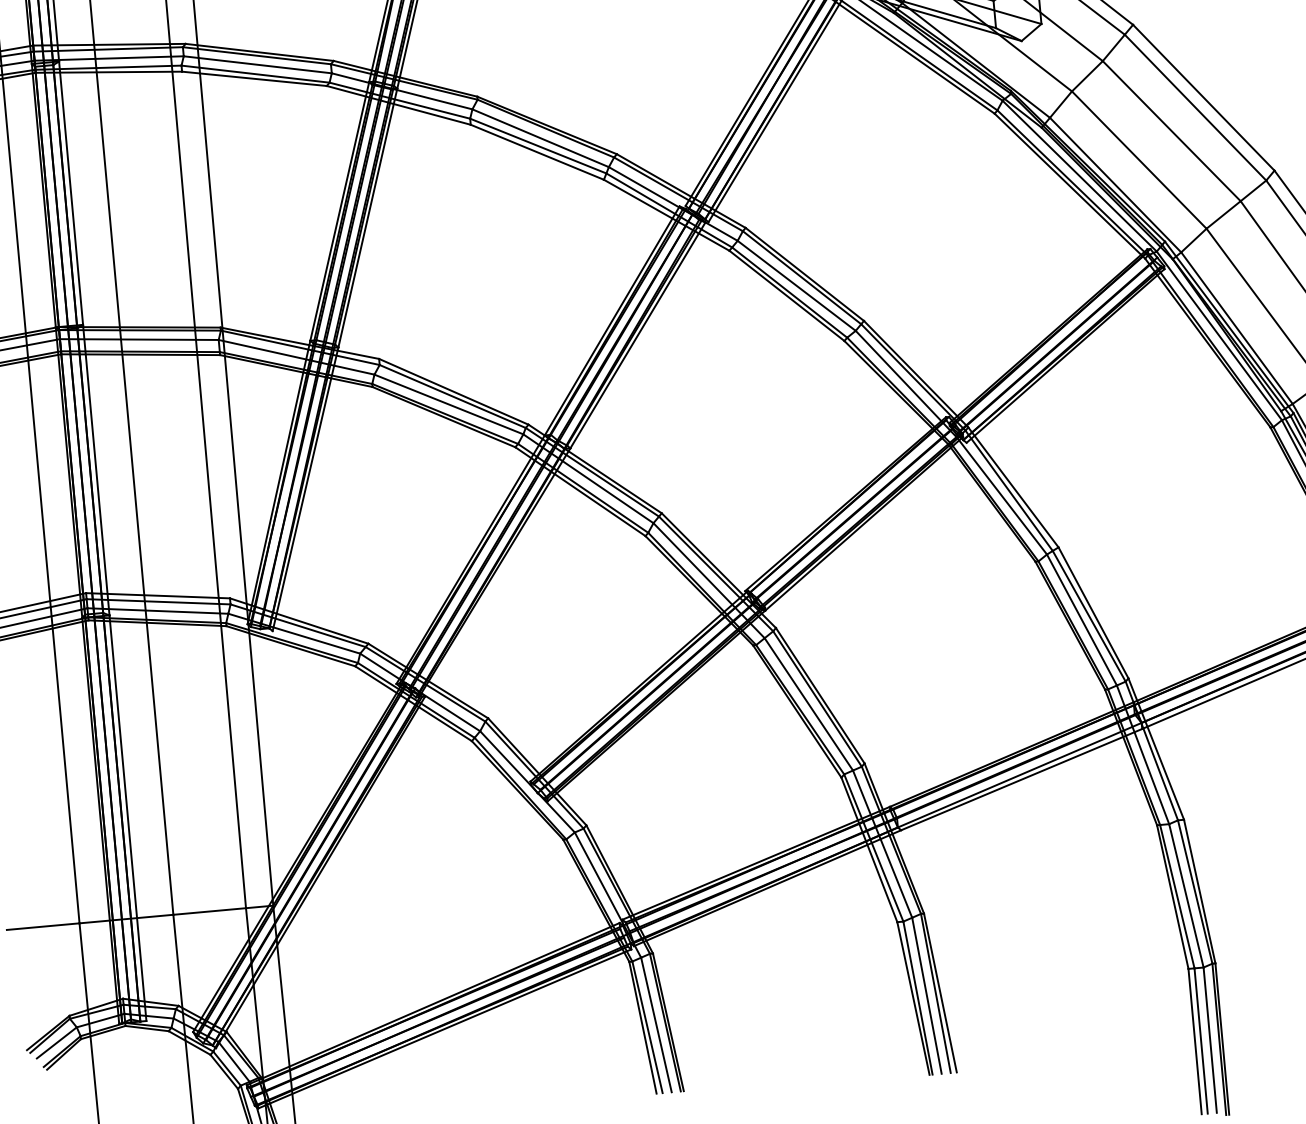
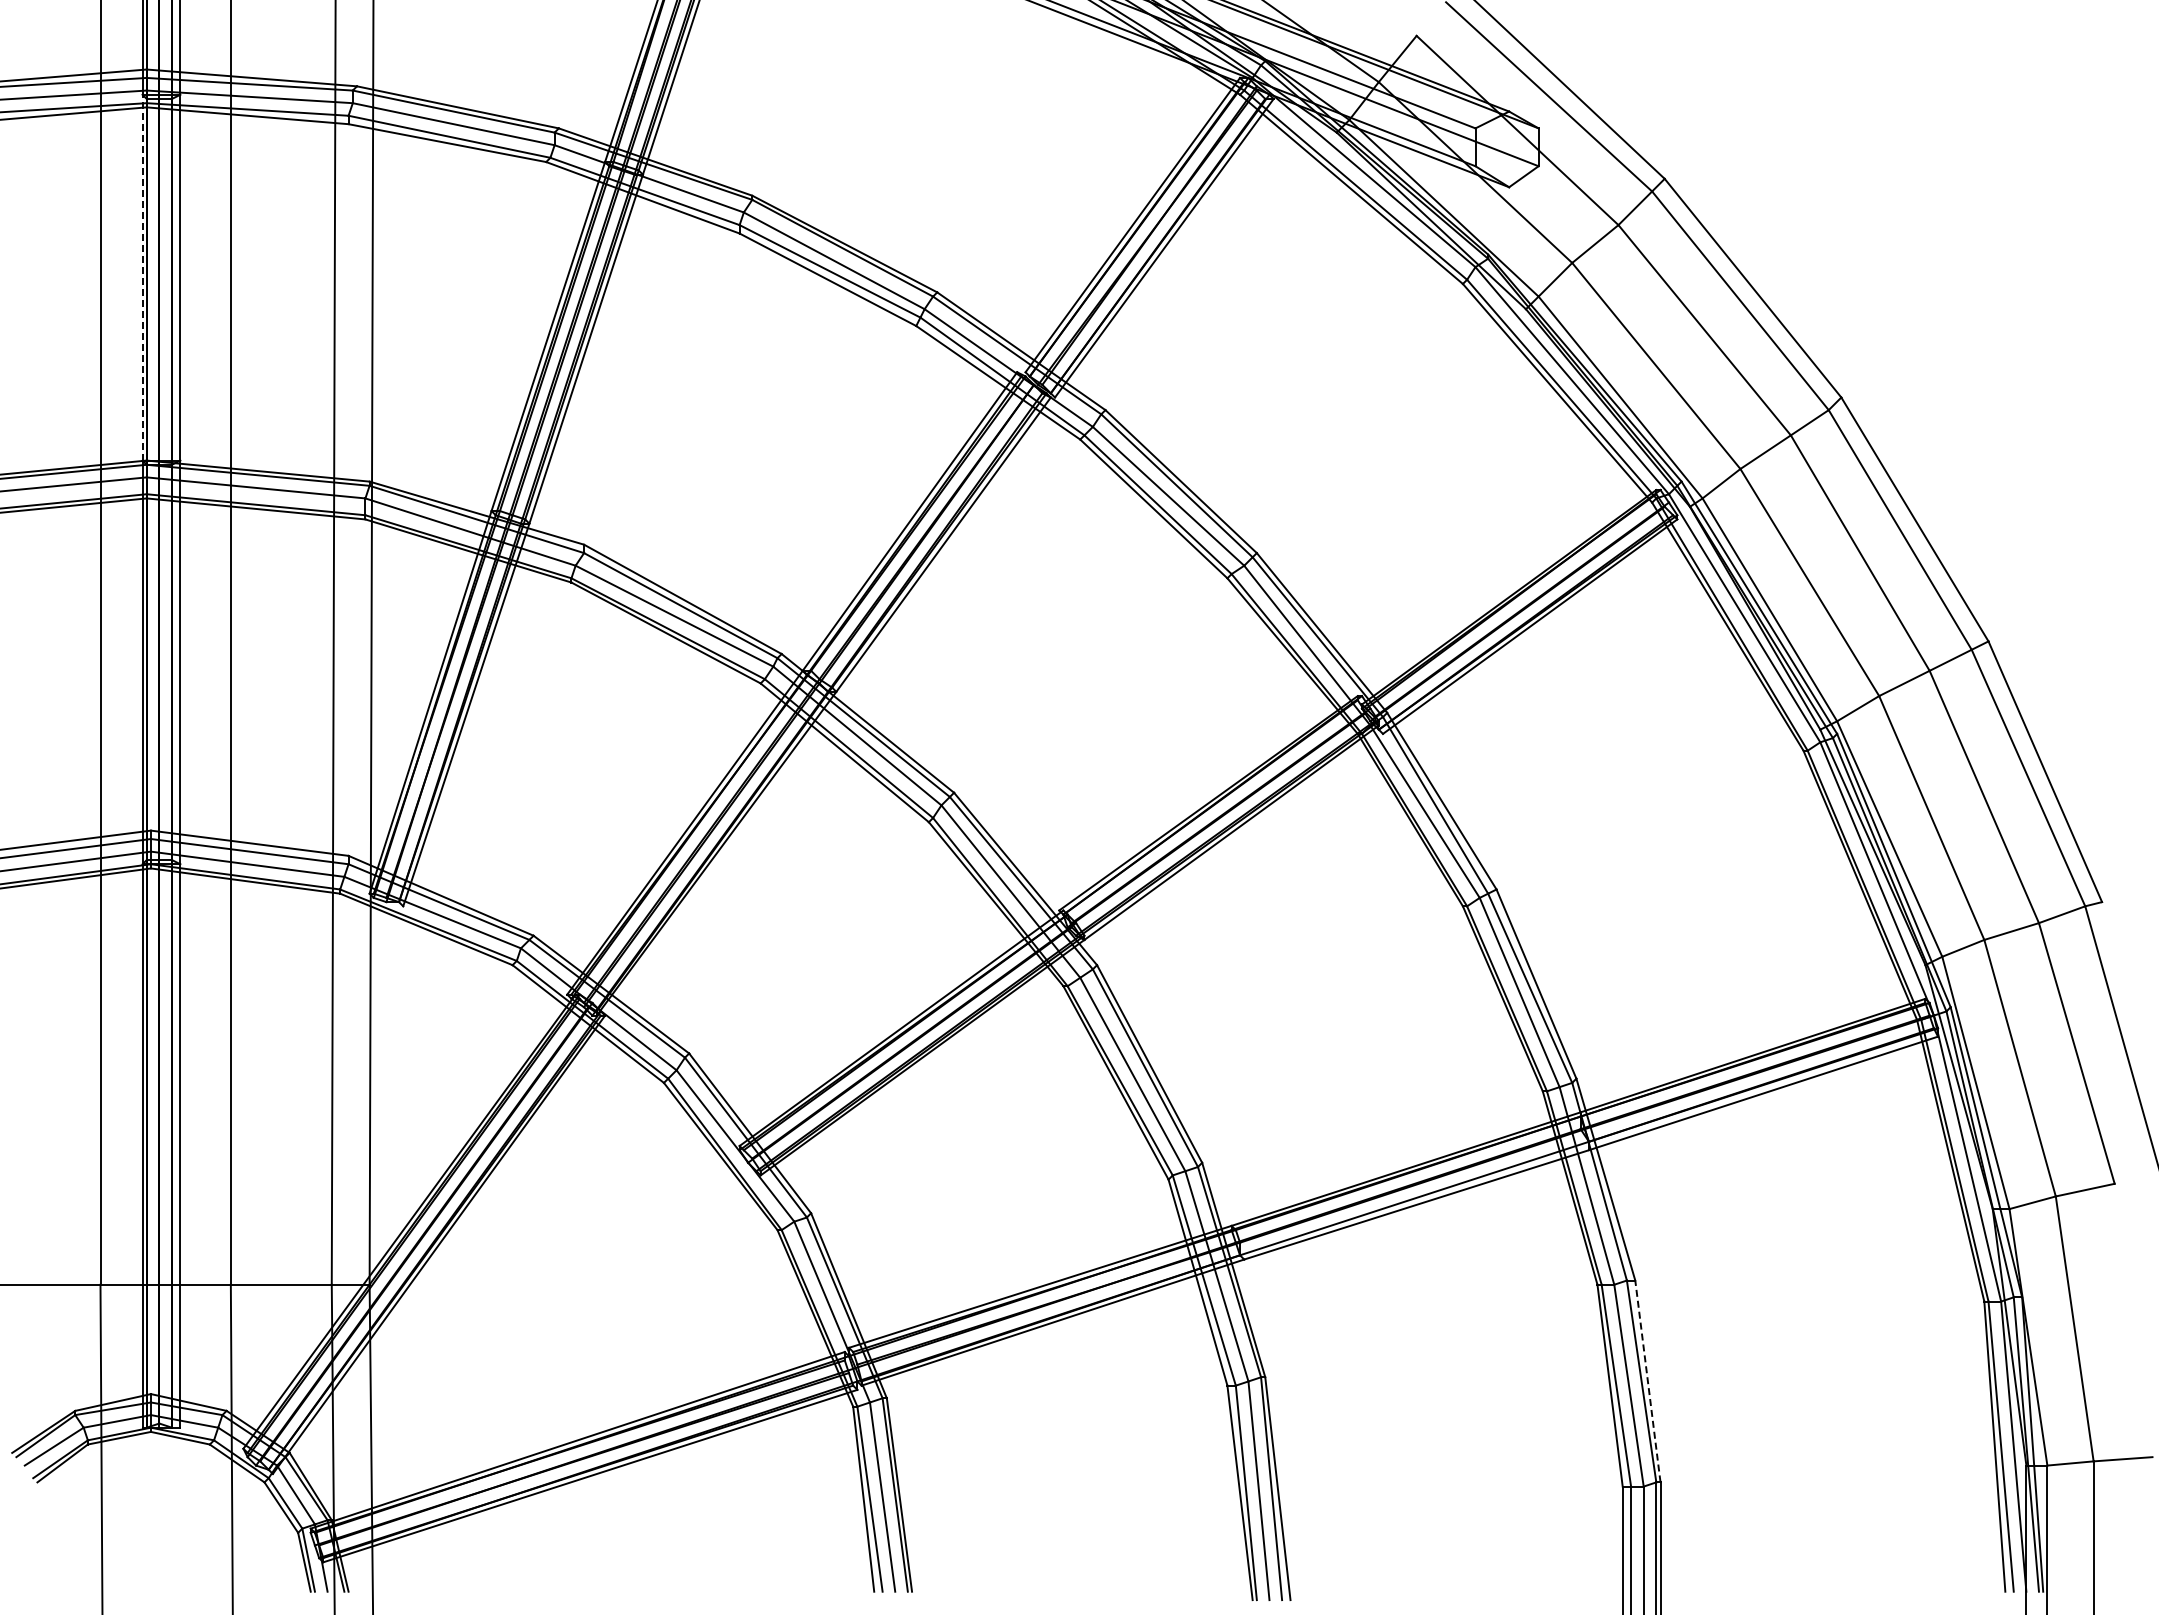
line: (43, 195) -> (142, 277), solid -> dashed
line: (1199, 891) -> (1647, 1381), solid -> dashed

